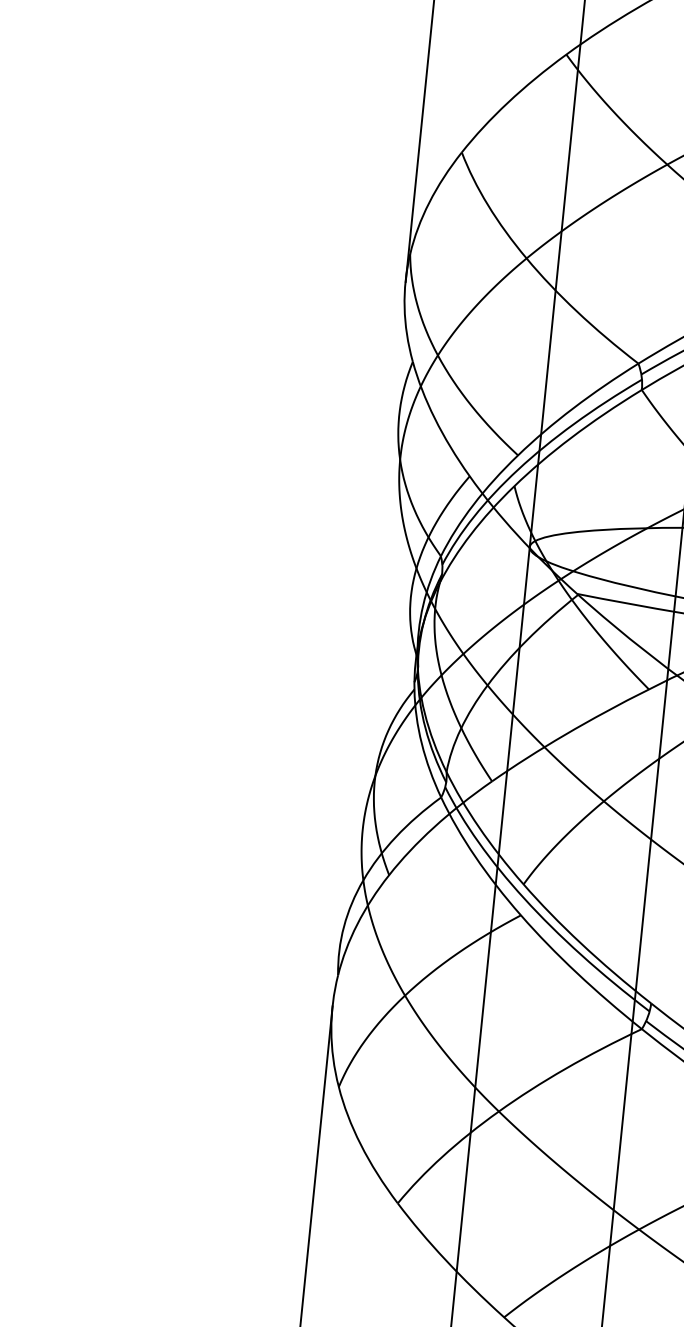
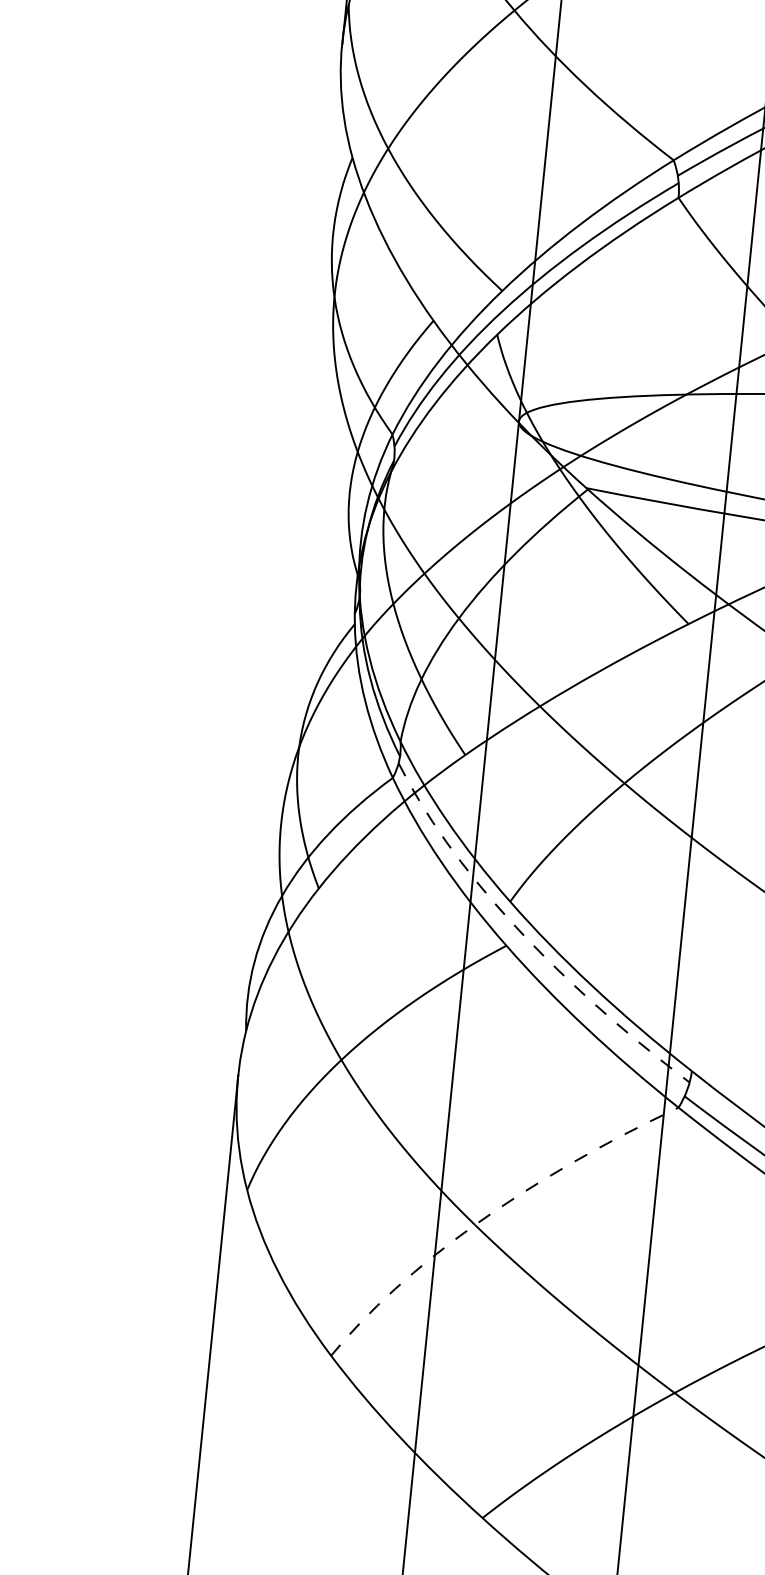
arc: (534, 909) -> (525, 937), solid -> dashed
arc: (509, 1103) -> (490, 1213), solid -> dashed

